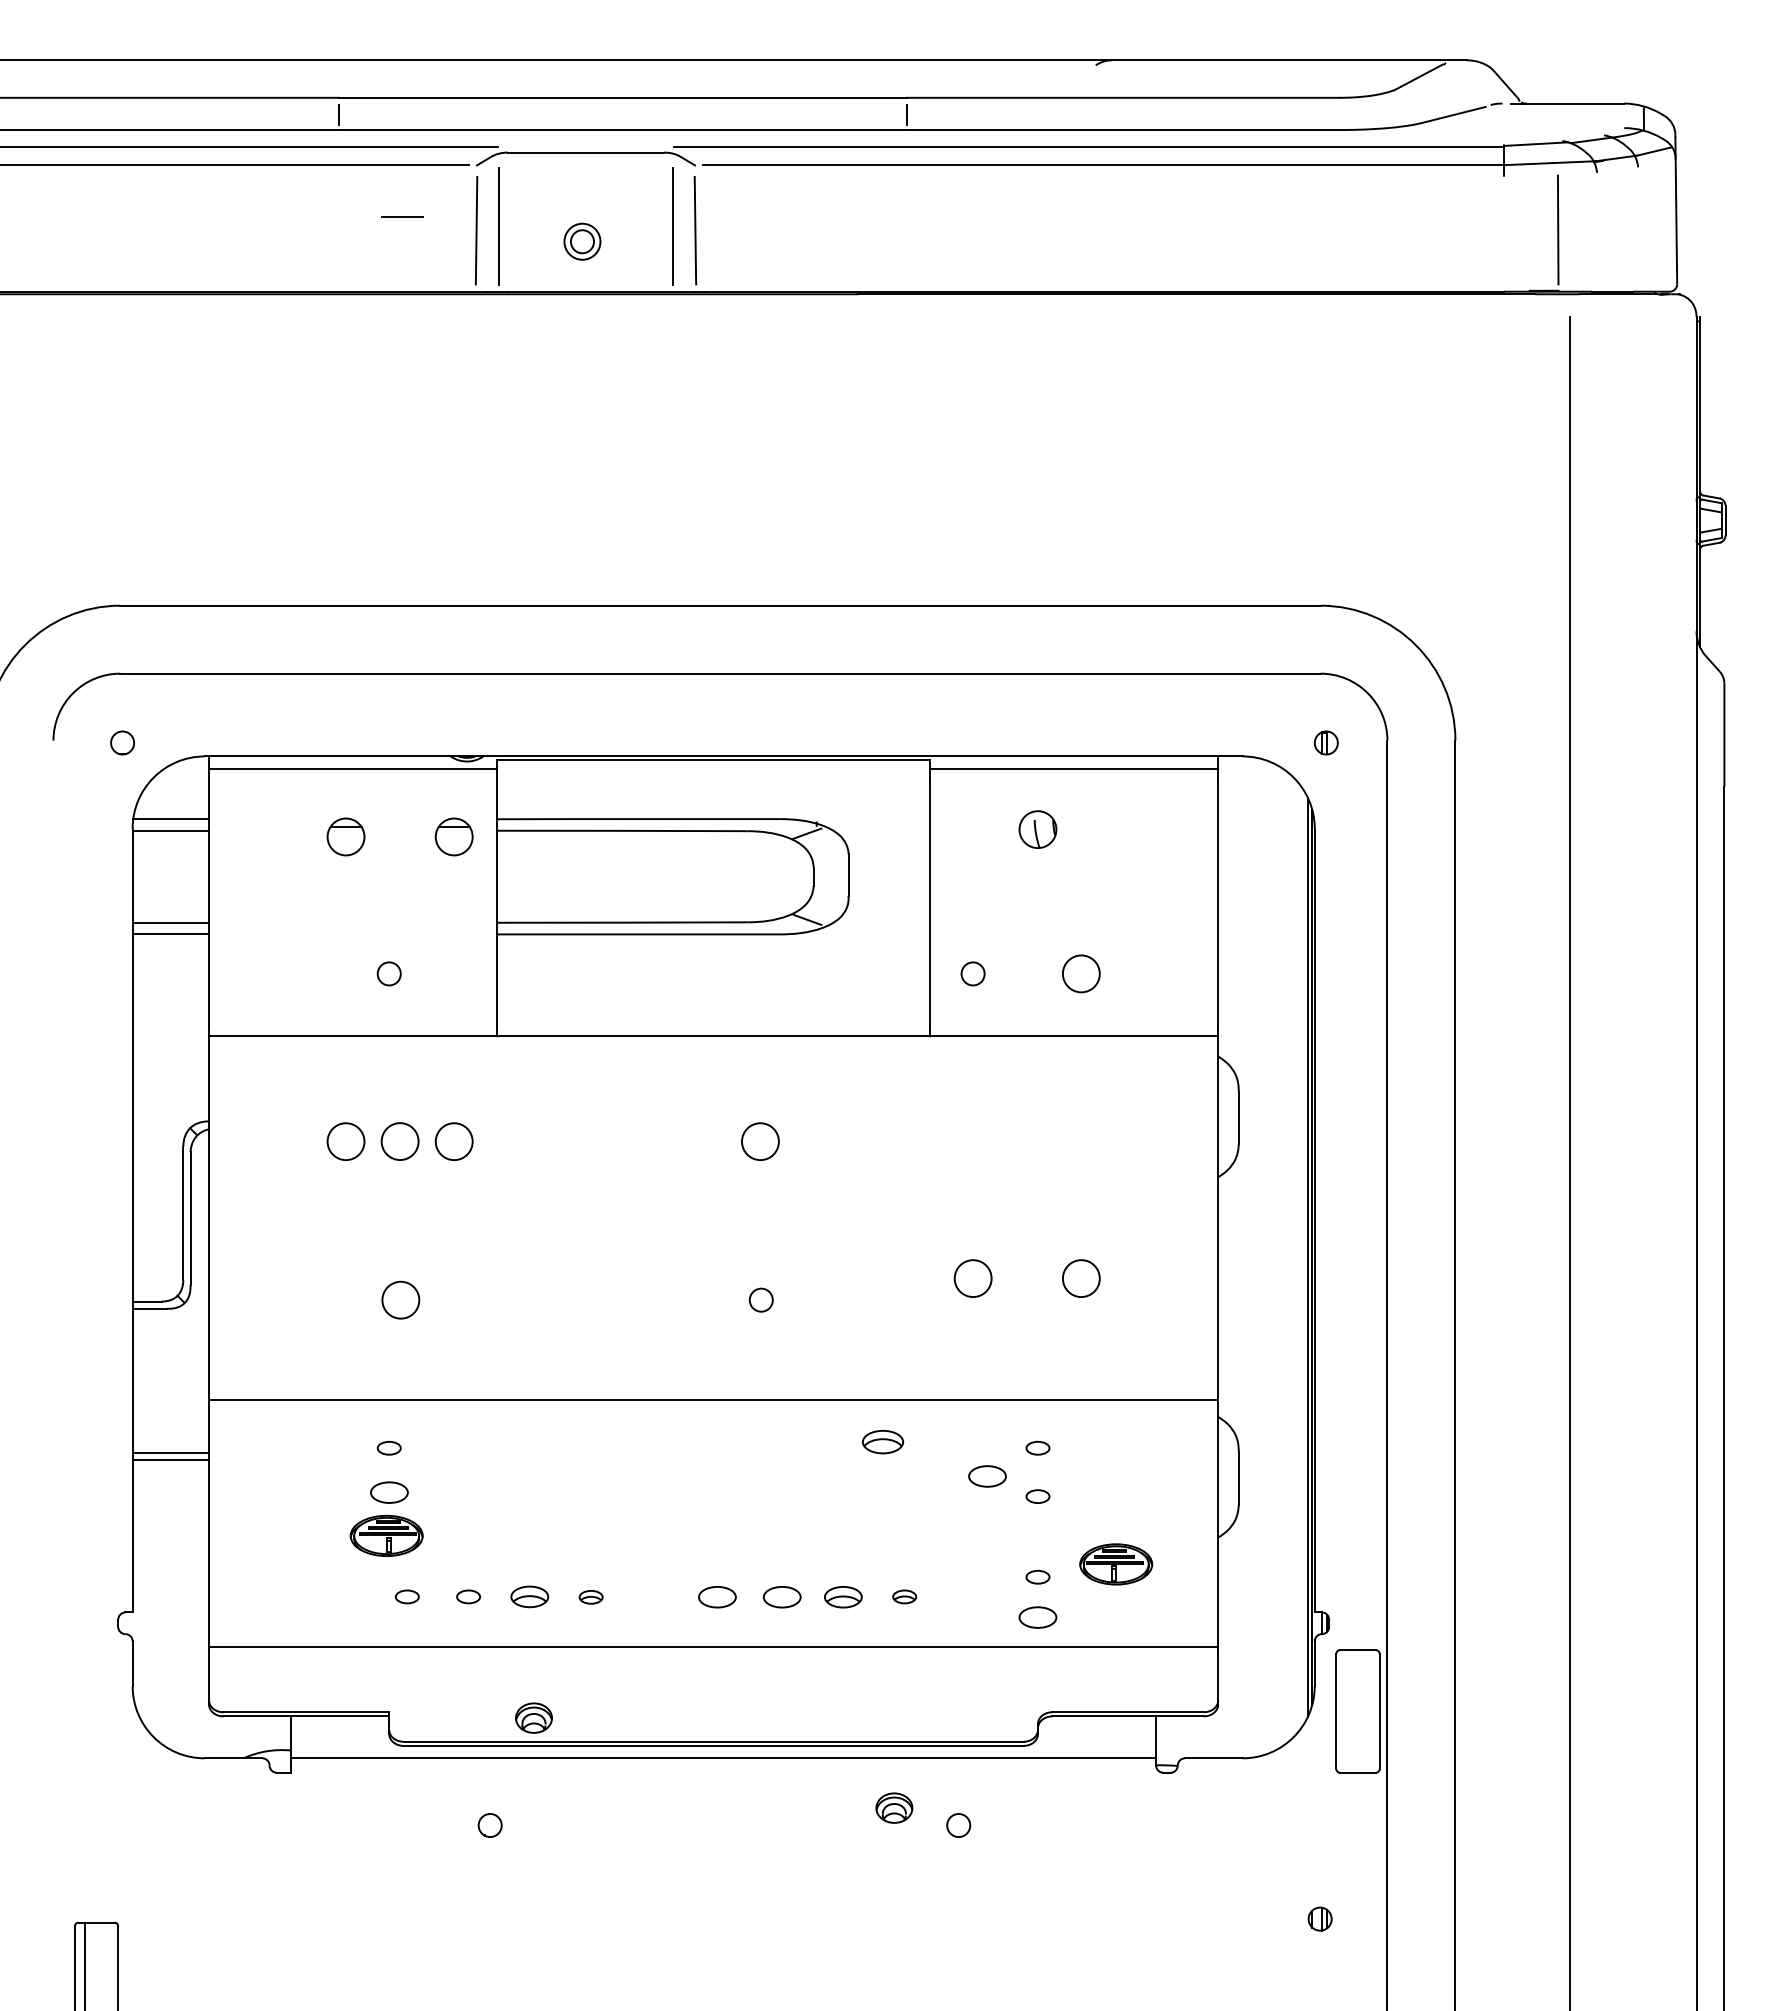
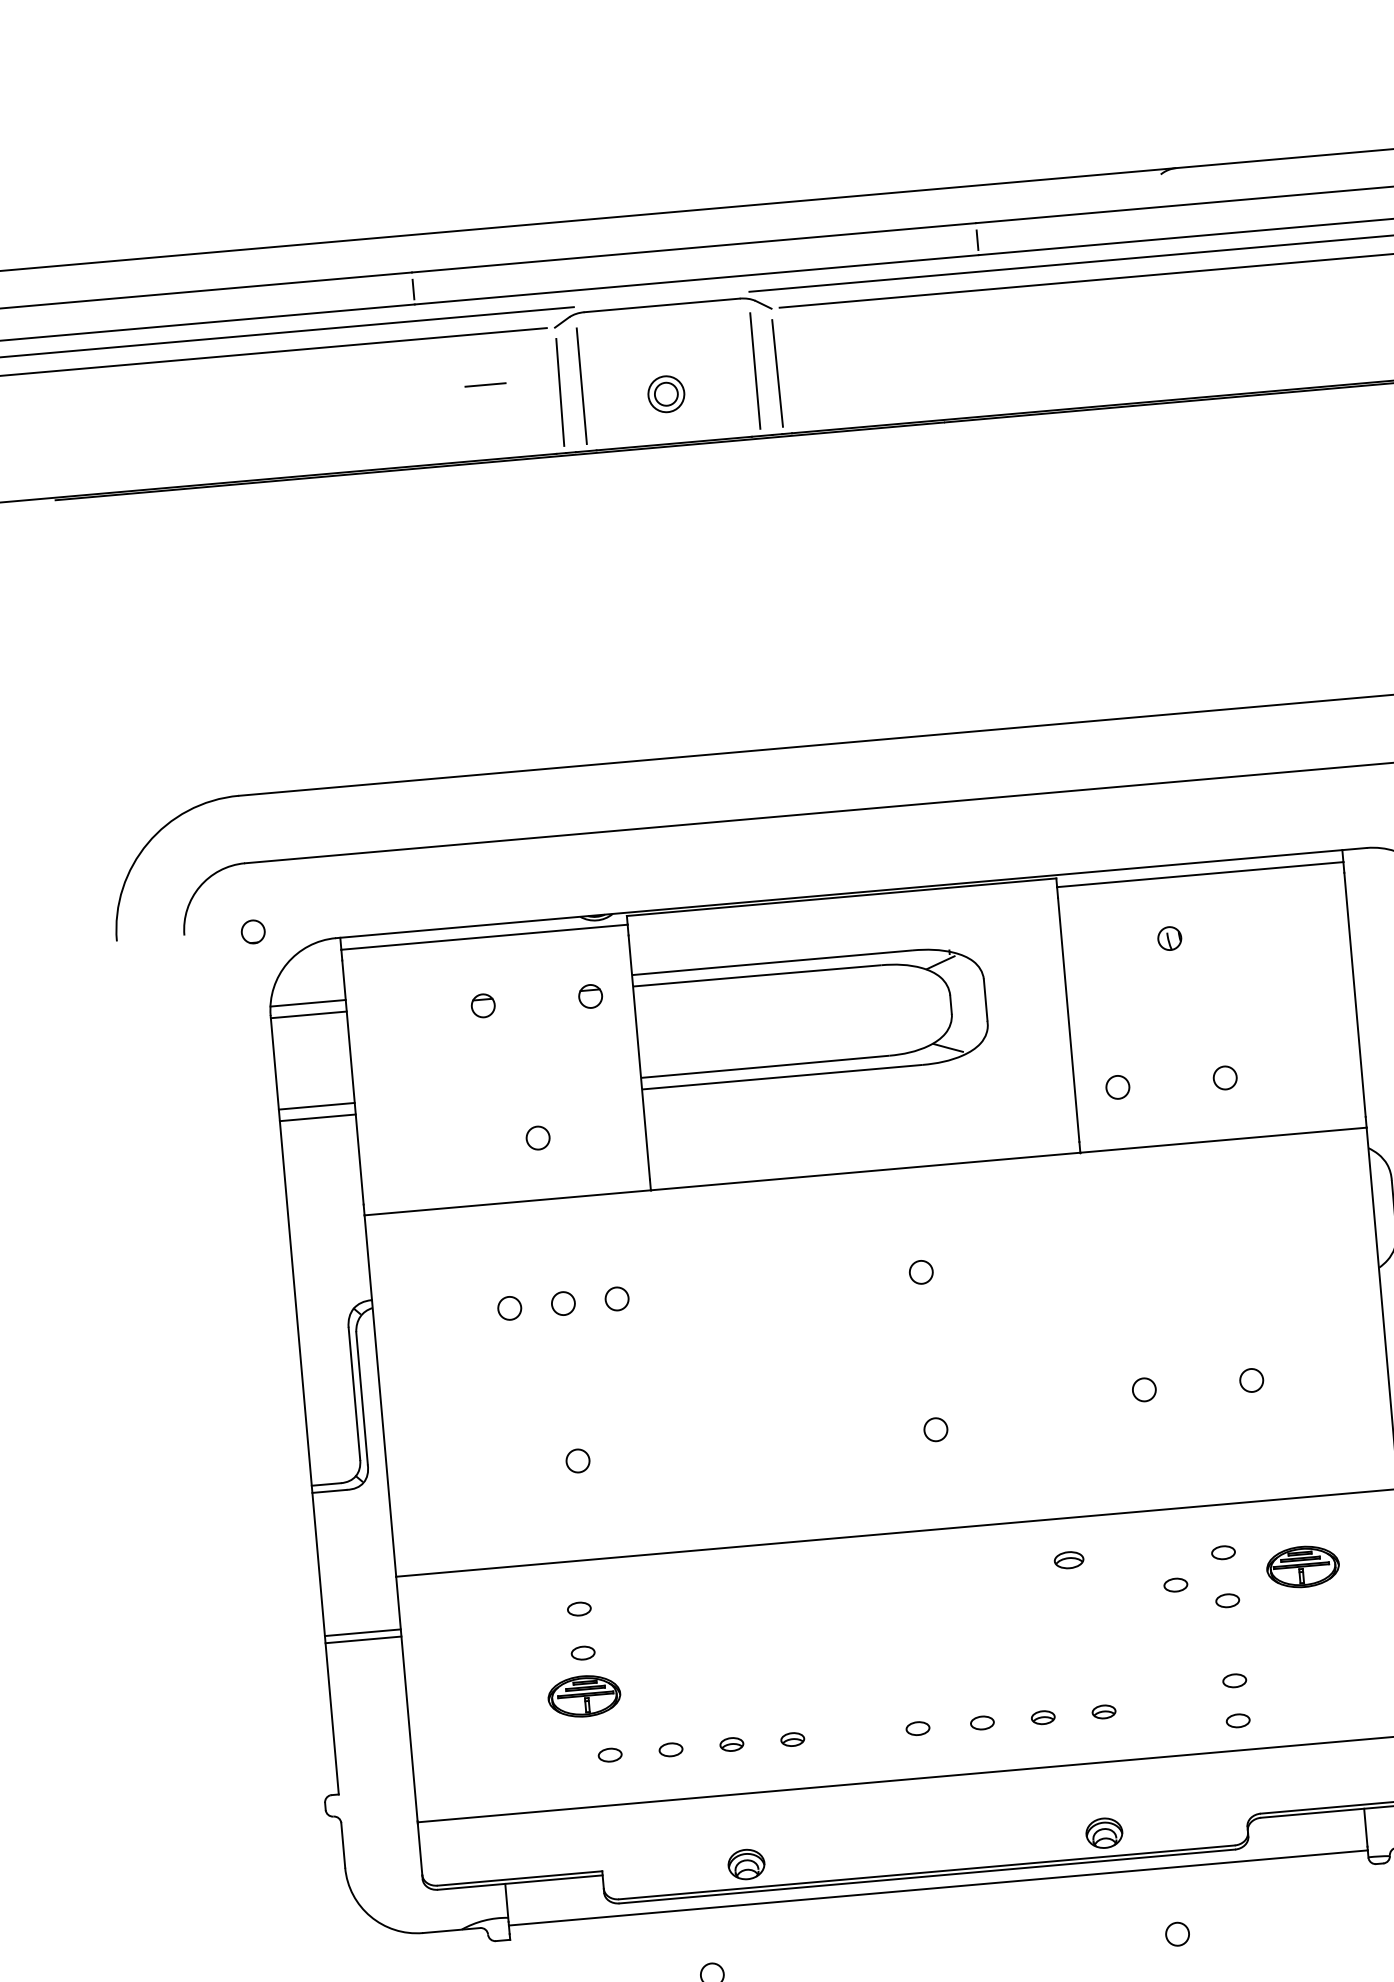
part: (1037, 829) -> (1169, 938), size x0.62
part: (345, 836) -> (482, 1005), size x0.62
part: (453, 836) -> (589, 996), size x0.62
circle: (1080, 973) -> (1224, 1077), size x0.62
circle: (345, 1141) -> (509, 1308), size x0.62
circle: (399, 1141) -> (562, 1303), size x0.62
circle: (453, 1141) -> (616, 1298), size x0.62
circle: (760, 1141) -> (921, 1272), size x0.62
circle: (972, 1278) -> (1143, 1389), size x0.62
circle: (1080, 1278) -> (1251, 1380), size x0.62
circle: (400, 1299) -> (577, 1460), size x0.62
part: (882, 1442) -> (1068, 1560), size x0.71
part: (987, 1476) -> (1175, 1585), size x0.62
part: (388, 1492) -> (582, 1653), size x0.62
part: (1116, 1564) -> (1303, 1567), moved
part: (529, 1596) -> (731, 1744), size x0.62
part: (716, 1597) -> (917, 1728), size x0.62
part: (781, 1597) -> (981, 1723), size x0.62
part: (843, 1597) -> (1043, 1717), size x0.62
part: (1037, 1617) -> (1237, 1720), size x0.62
part: (894, 1807) -> (1104, 1832), moved

